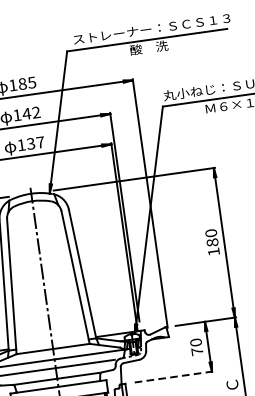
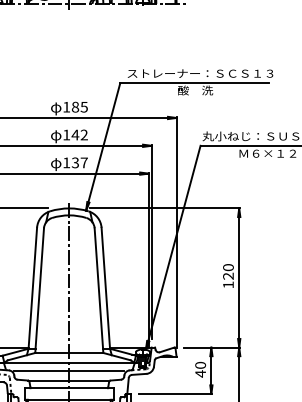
text: (212, 241) -> (228, 275), 180 -> 120
text: (197, 351) -> (200, 373), 70 -> 40
line: (174, 376) -> (176, 393), dashed -> solid

